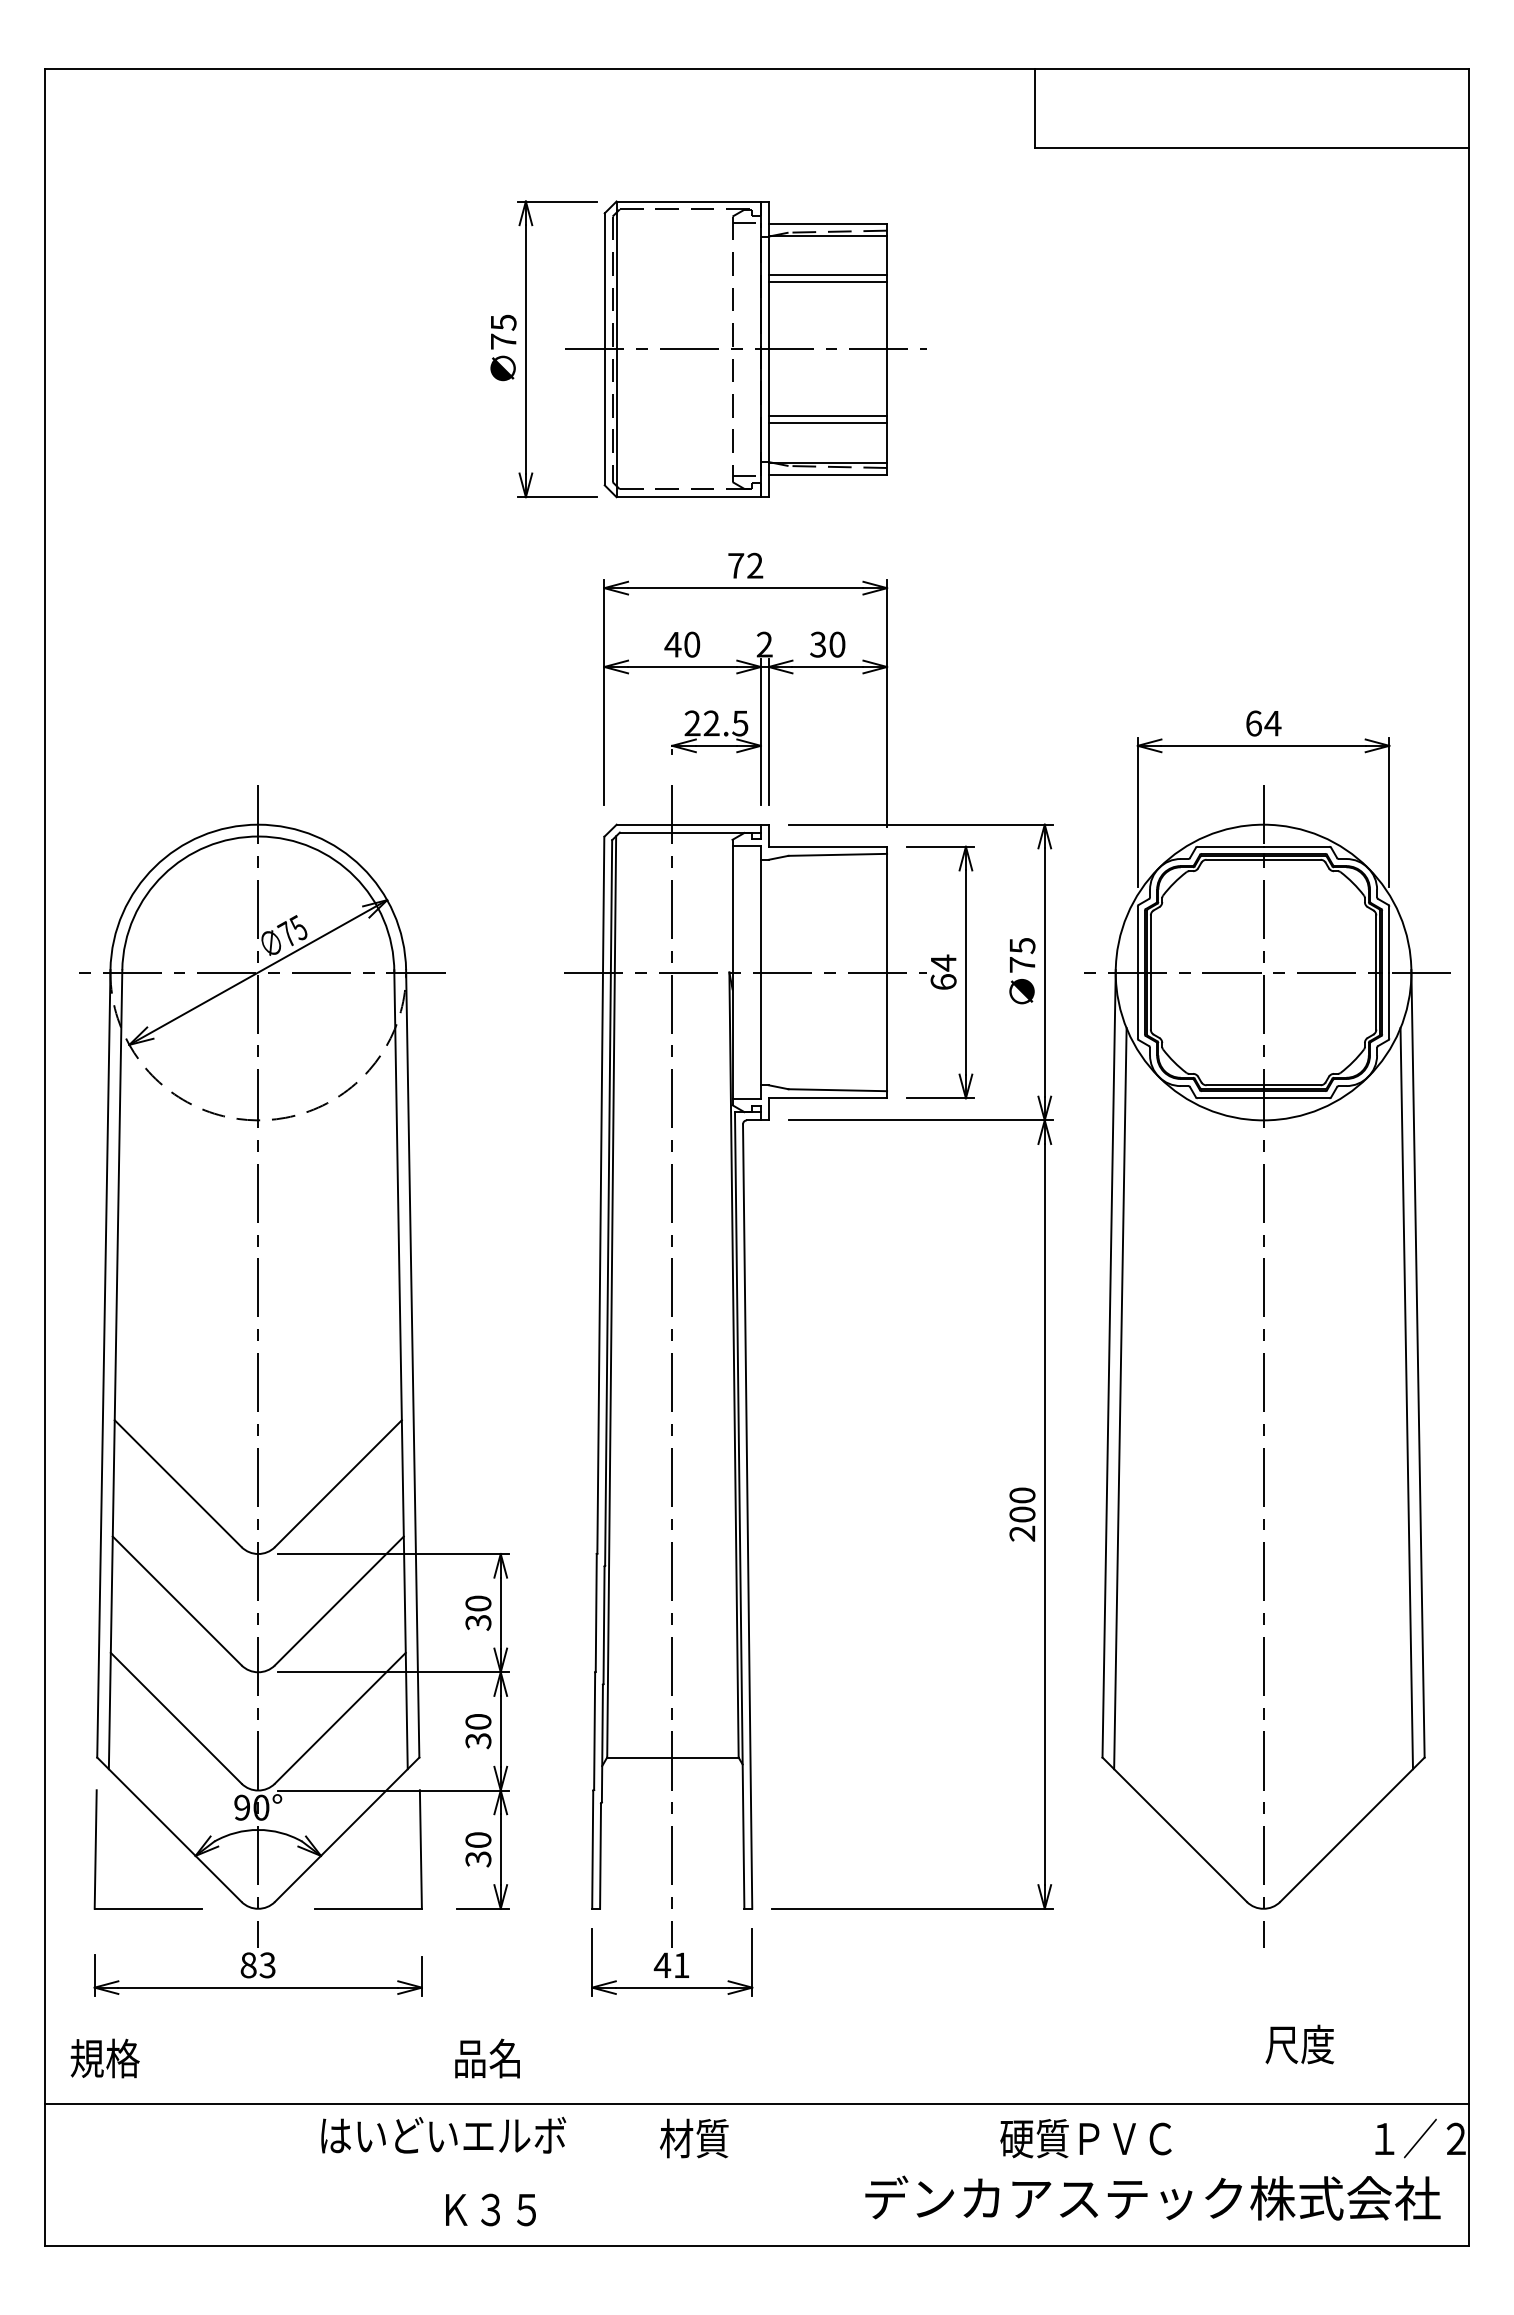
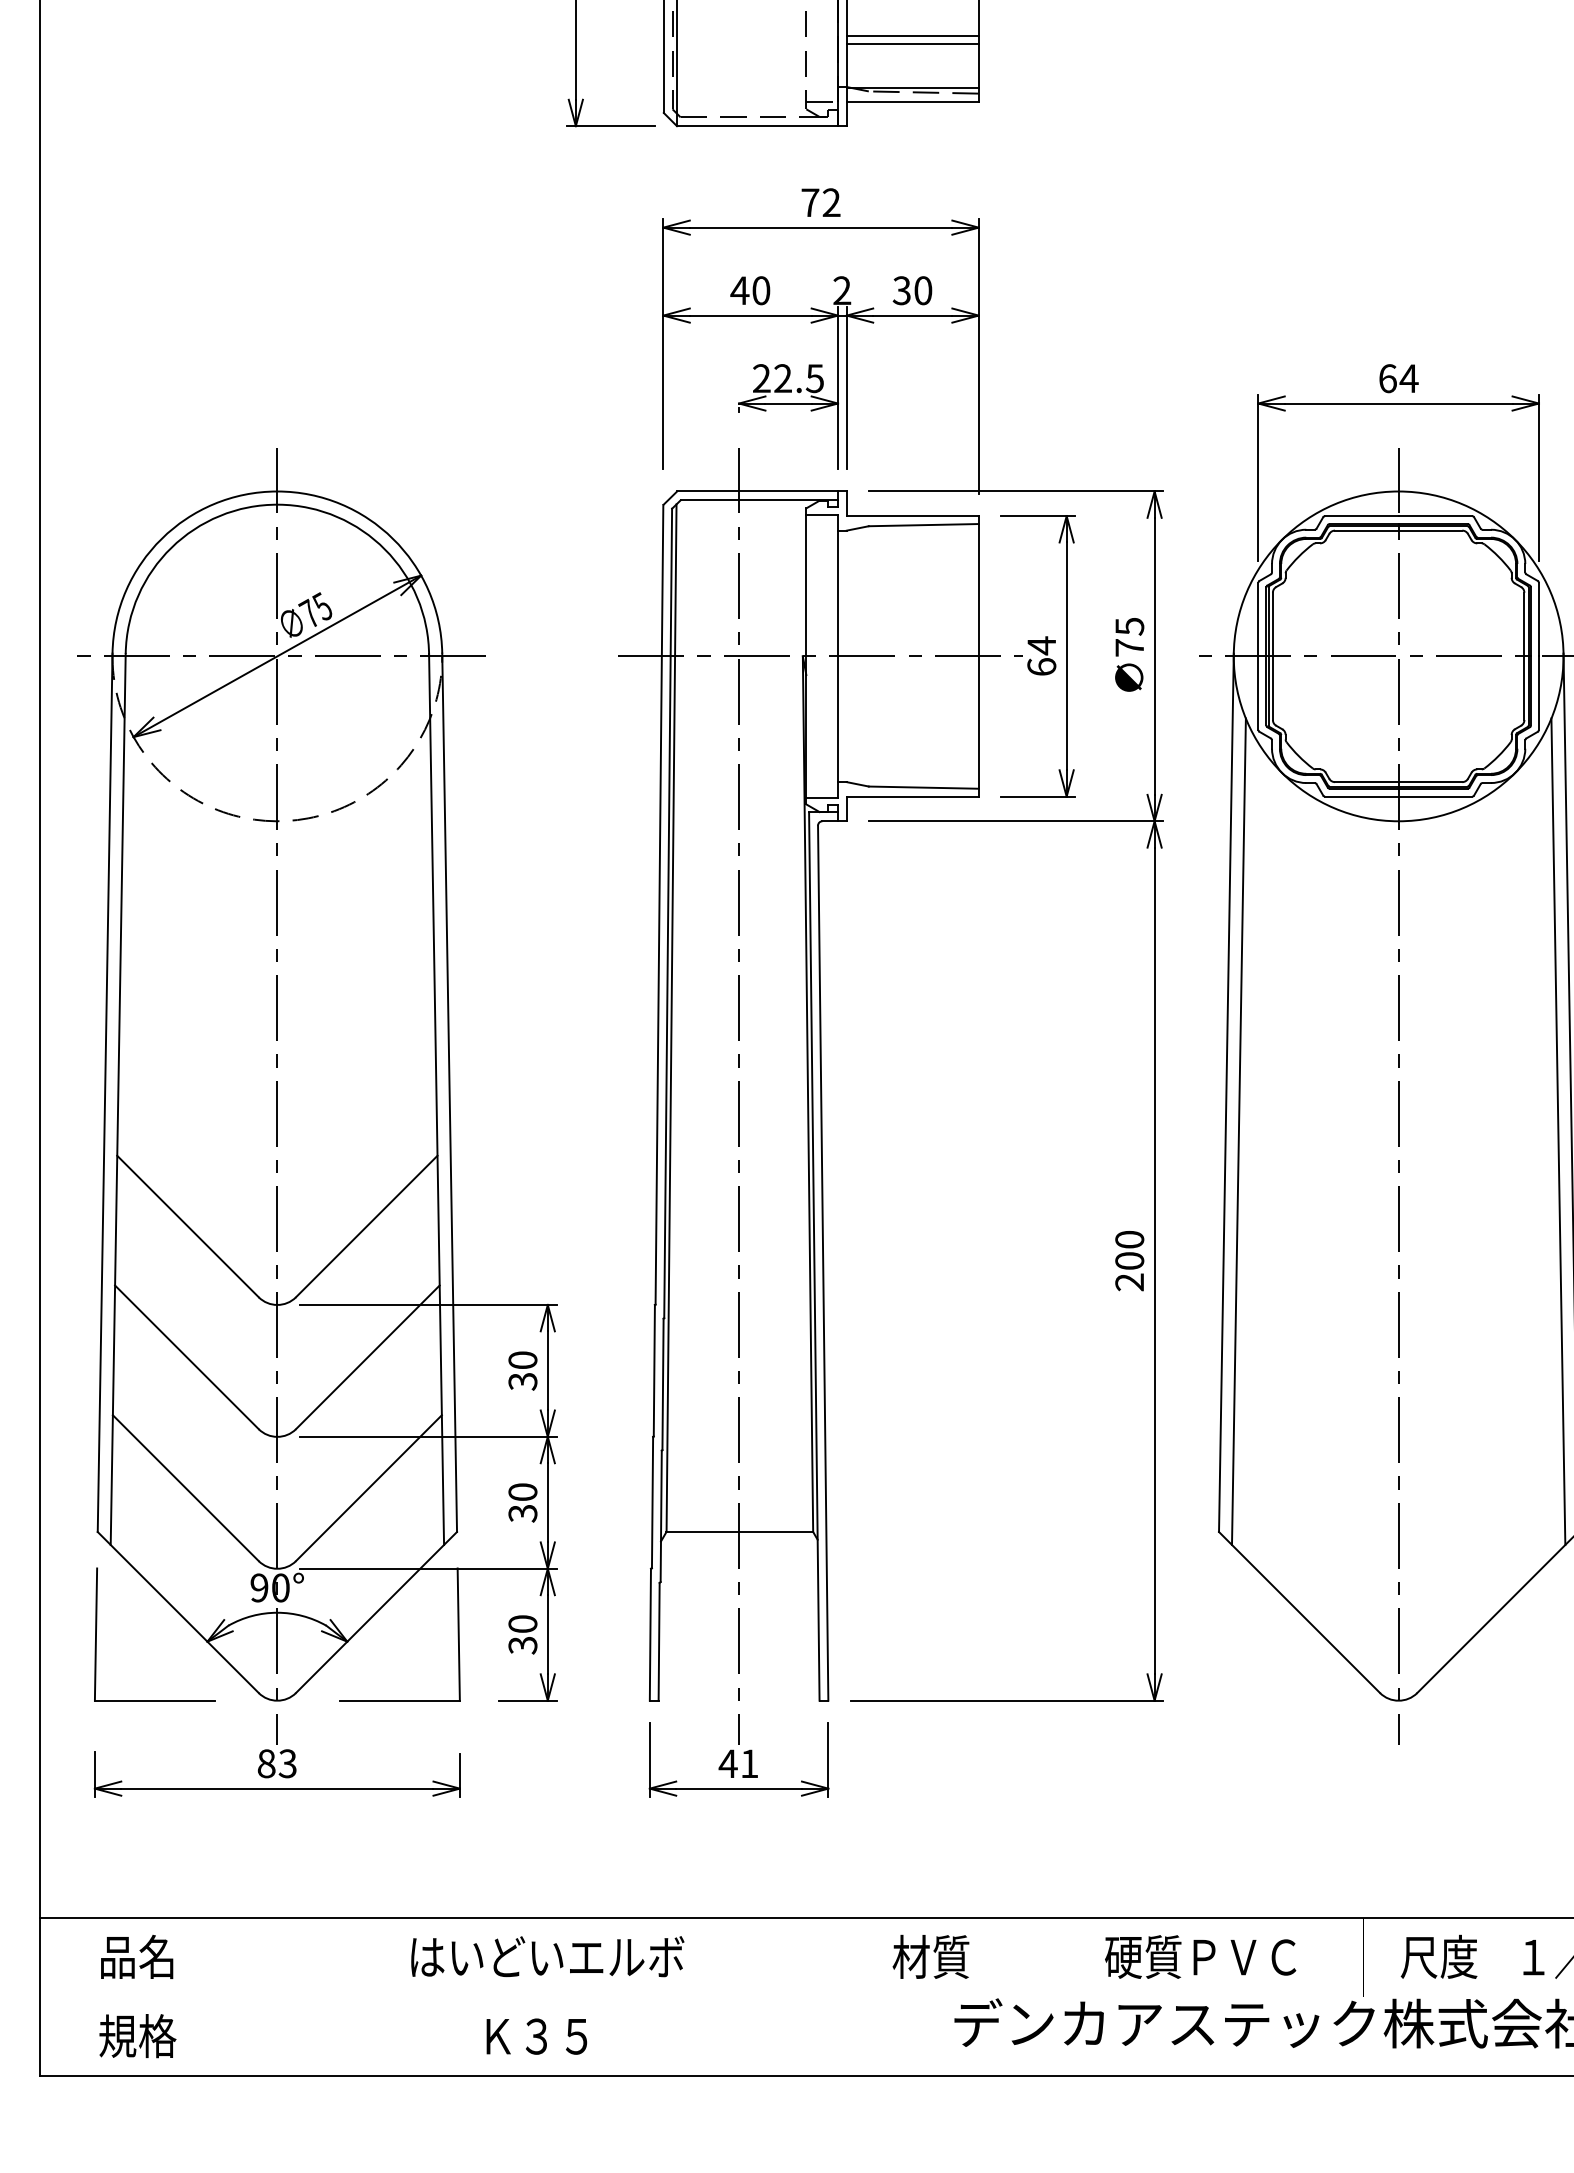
text: (1299, 2044) -> (1438, 1956), moved
text: (104, 2058) -> (137, 2036), moved
text: (487, 2058) -> (137, 1956), moved
text: (443, 2134) -> (547, 1955), moved
text: (694, 2138) -> (931, 1956), moved

